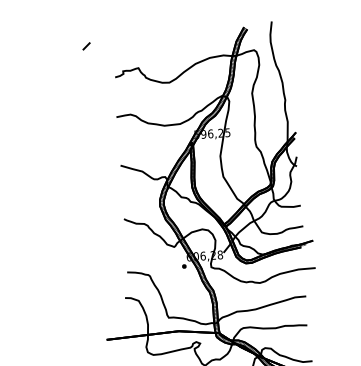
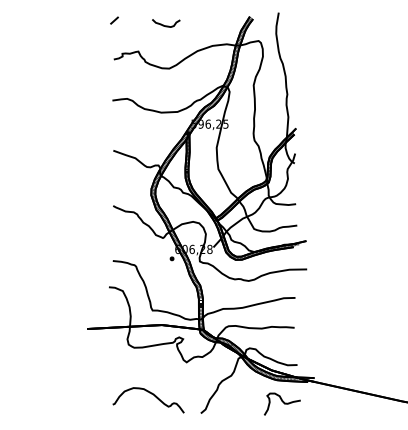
curve: (163, 41) -> (166, 25), added
line: (86, 46) -> (114, 20), moved

